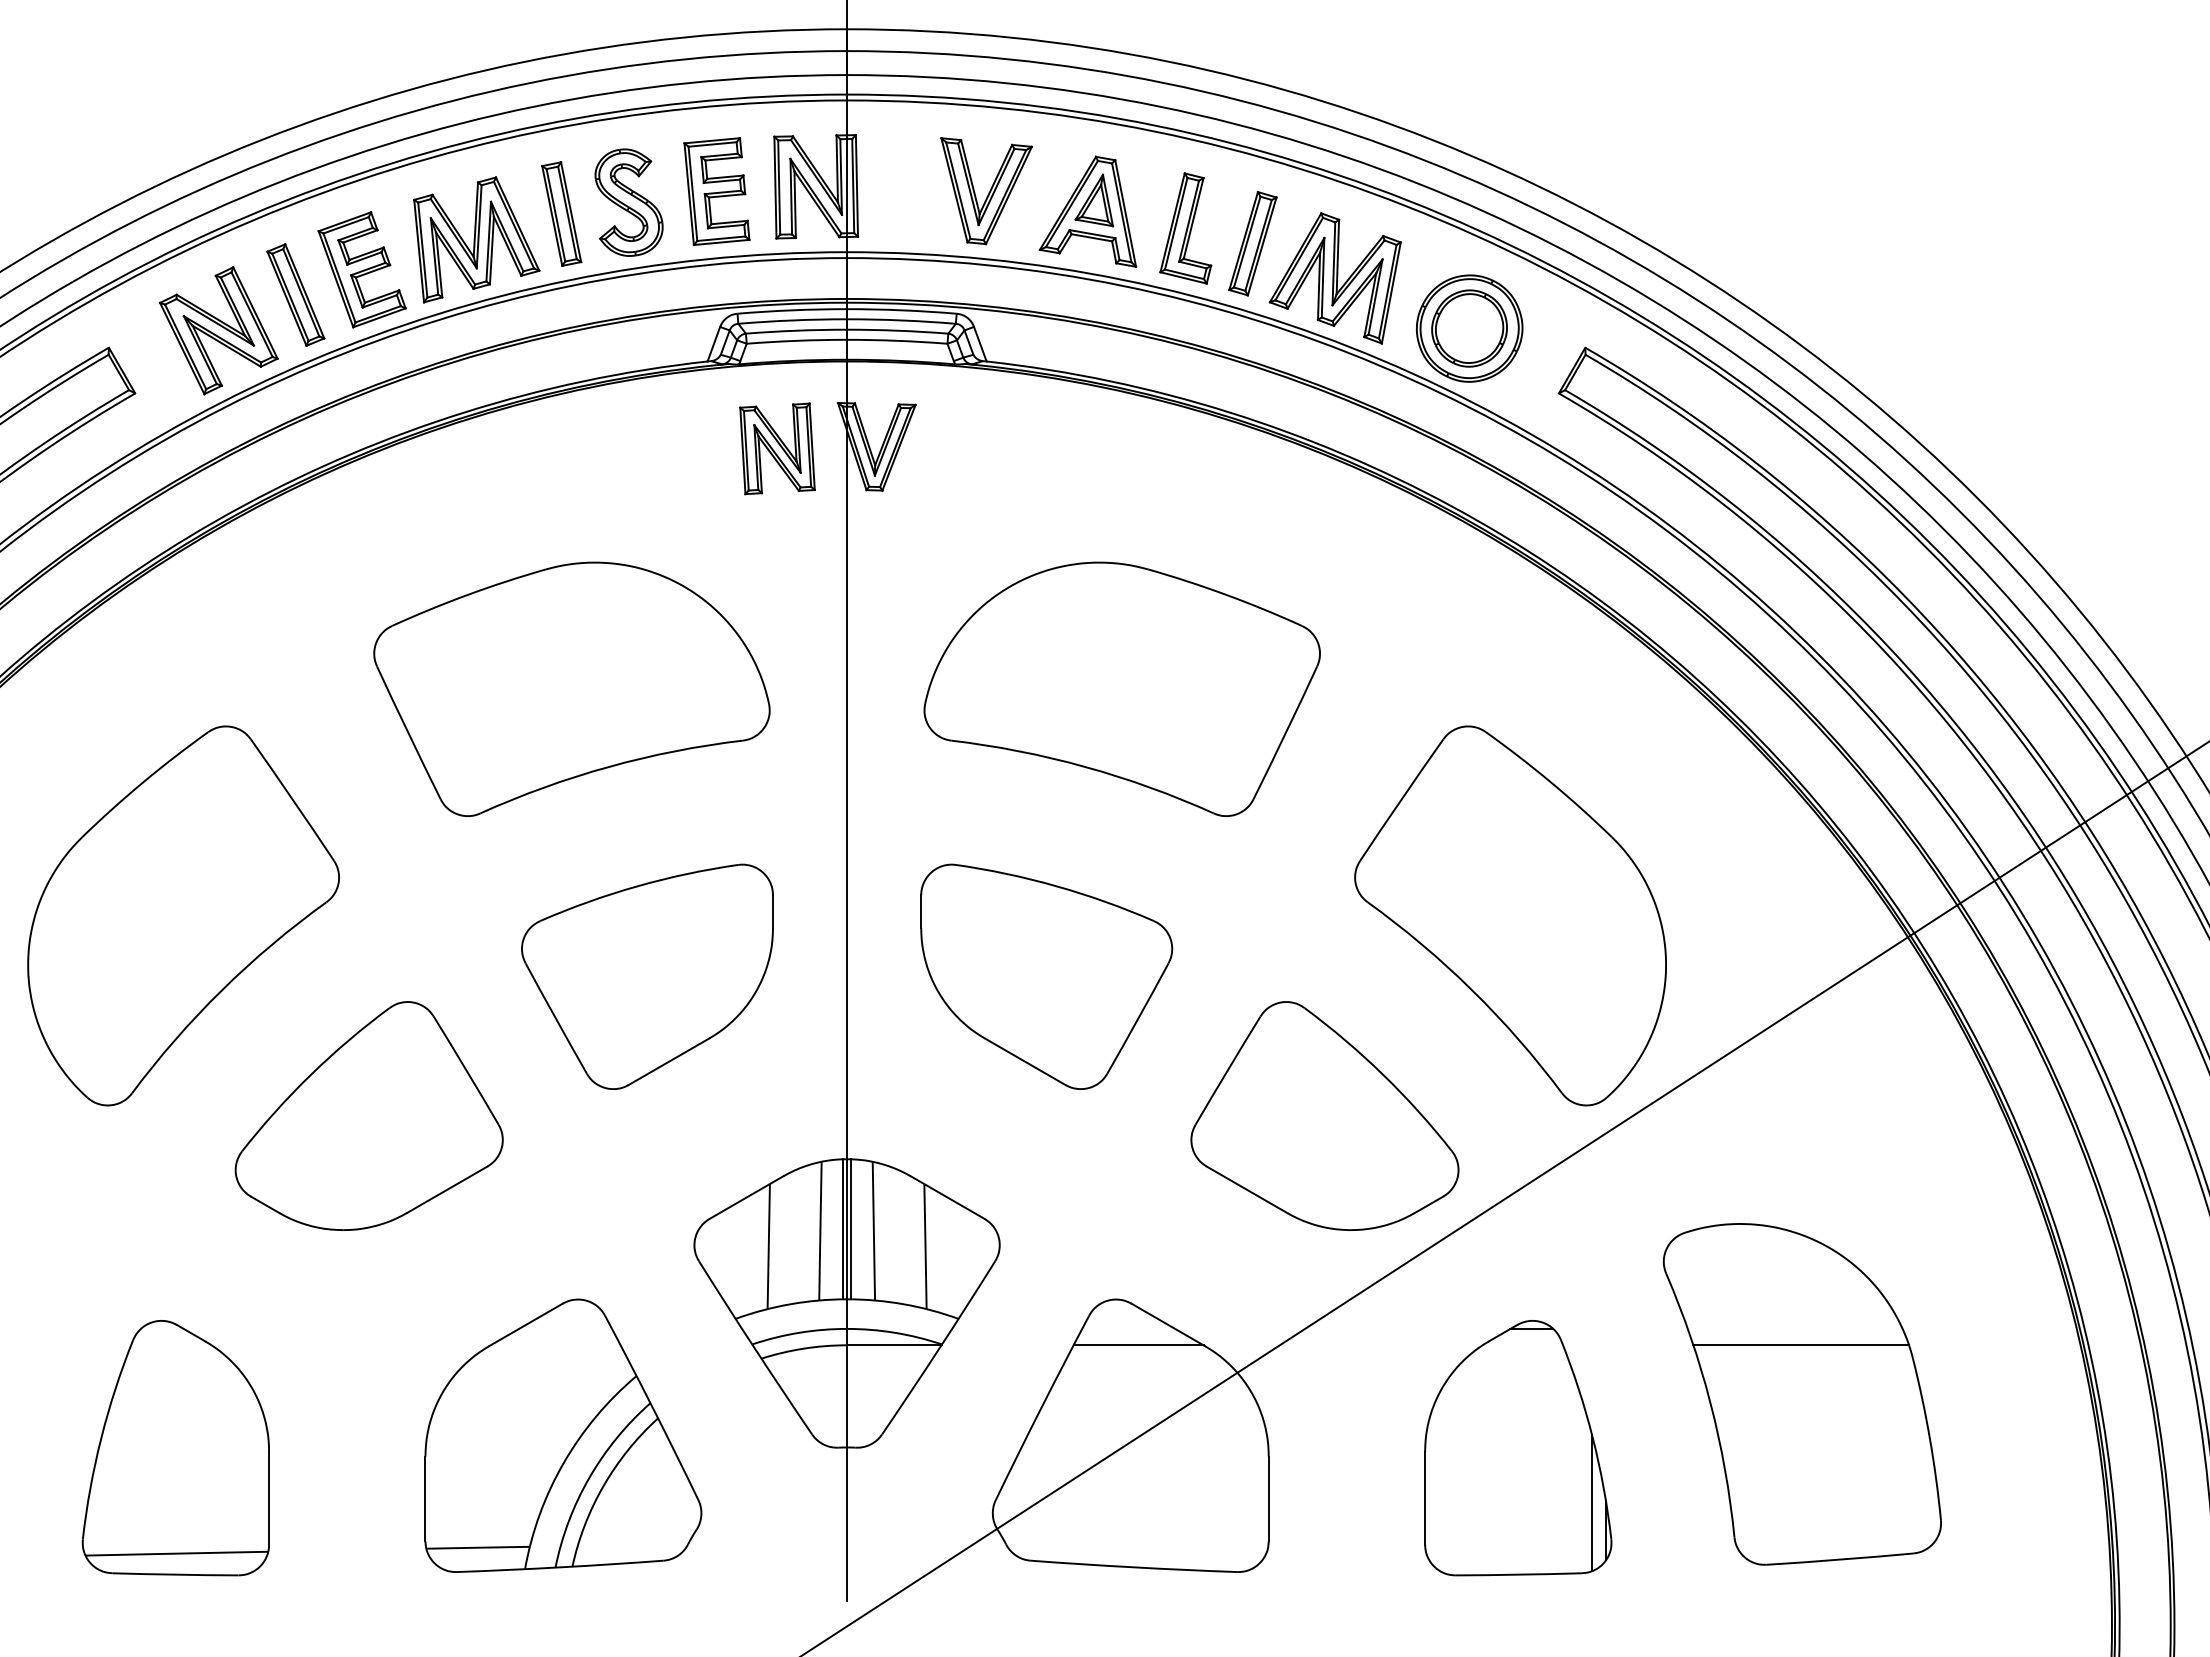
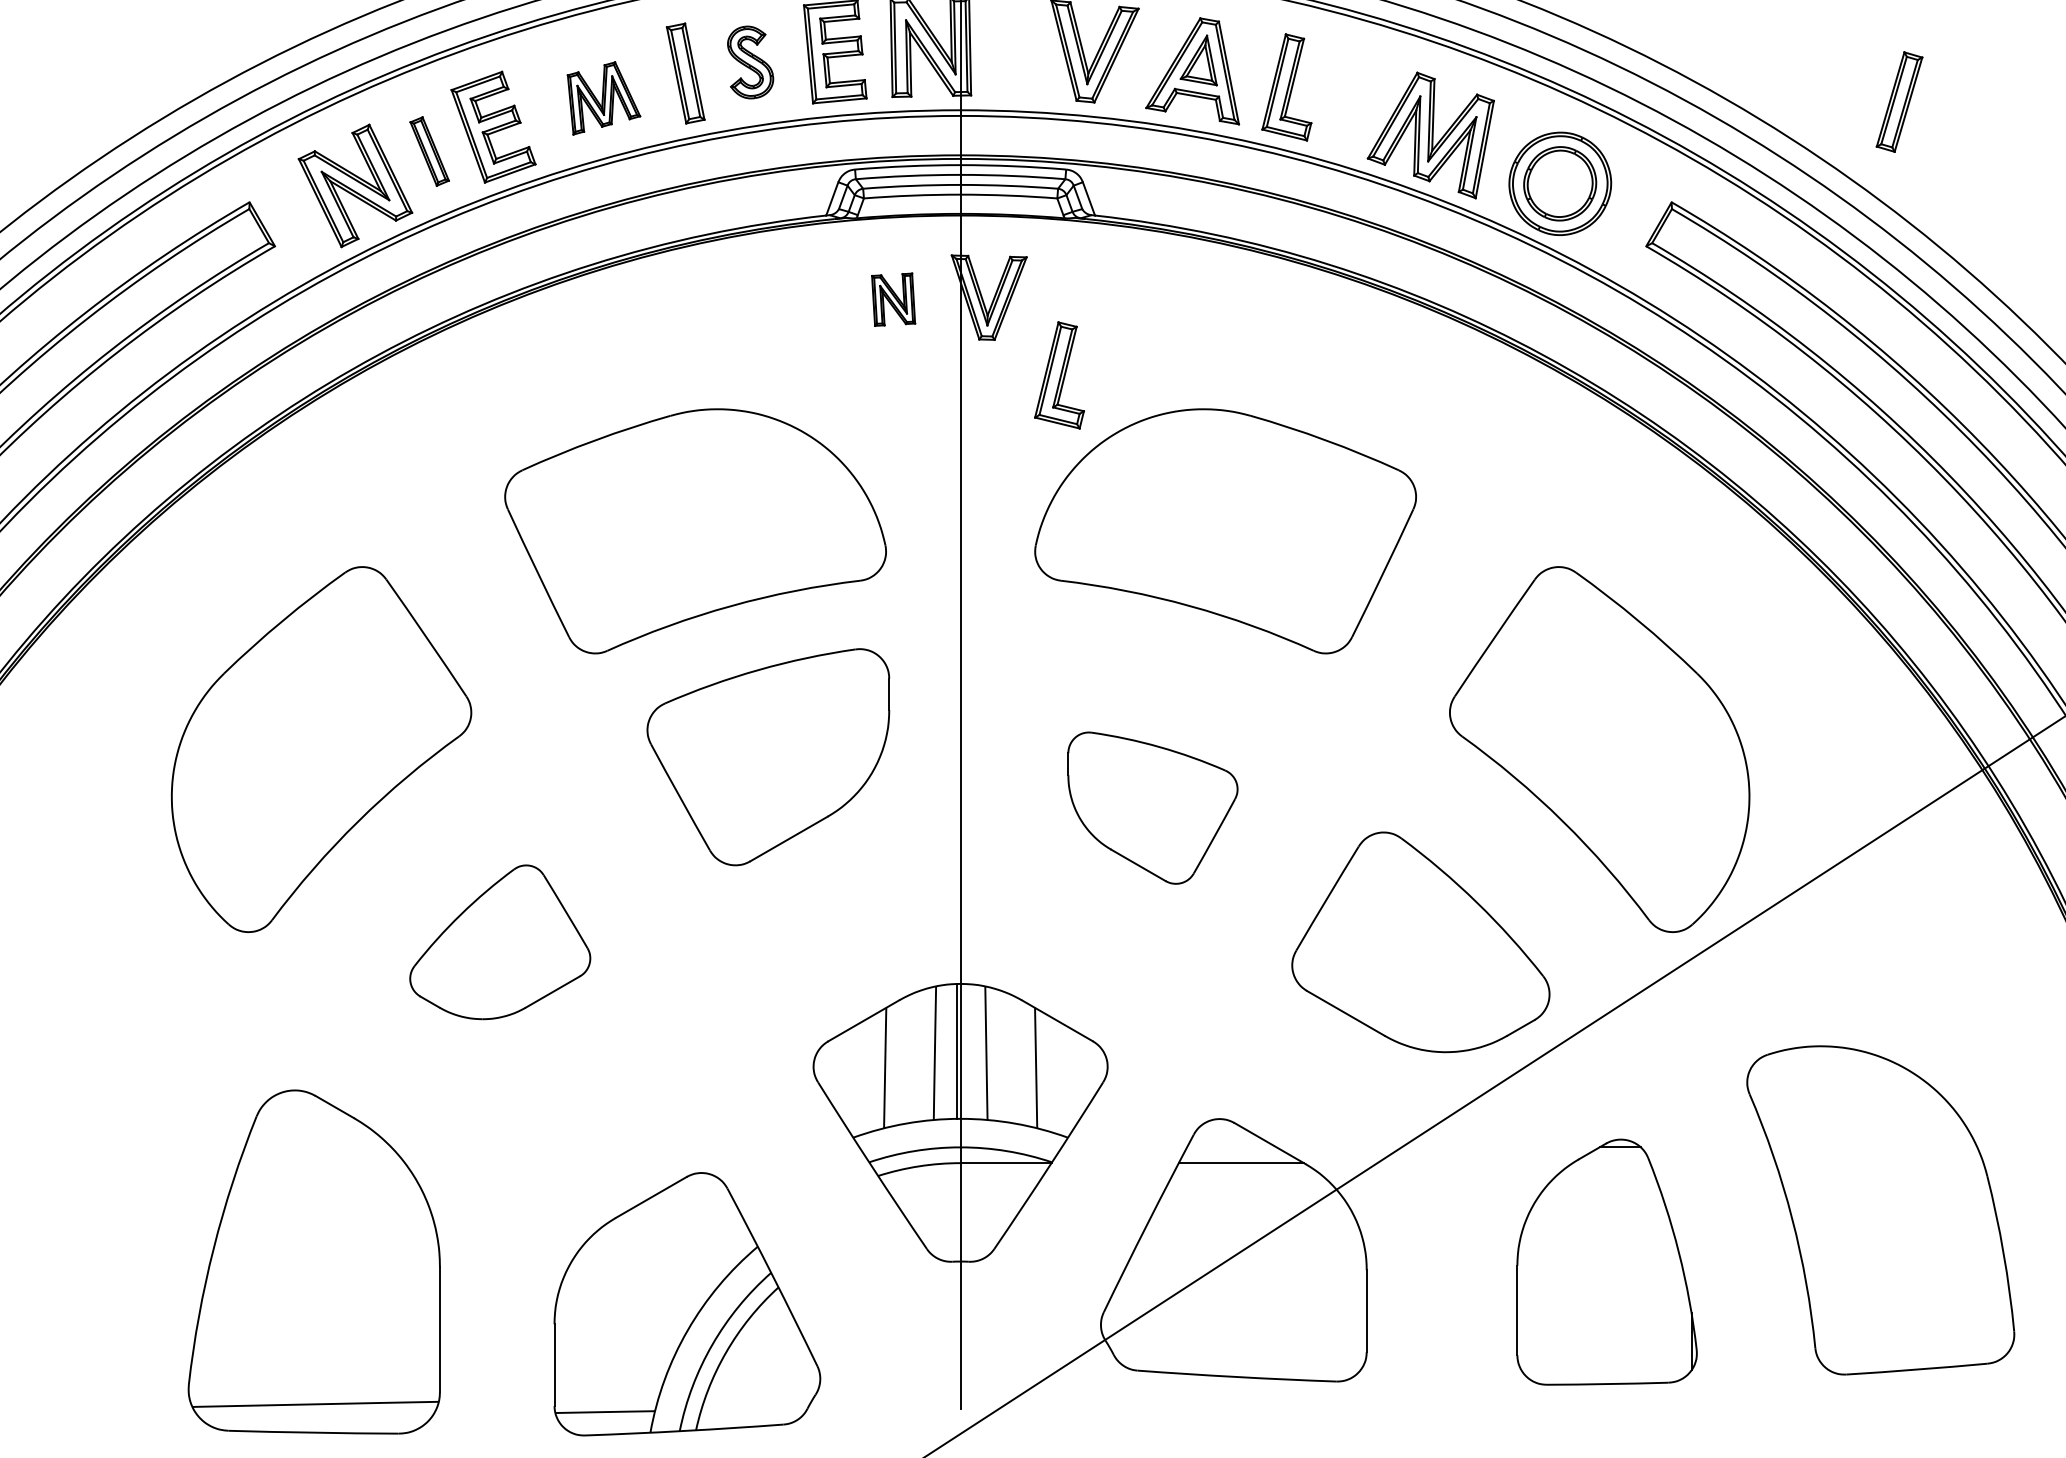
part: (628, 202) -> (750, 62), size x0.7
part: (476, 239) -> (603, 98), size x0.6
part: (1252, 243) -> (1899, 101), moved
part: (295, 294) -> (429, 151), size x0.7
part: (777, 448) -> (893, 299), size x0.6
part: (949, 527) -> (1059, 375), added
part: (647, 976) -> (768, 756), moved
part: (1046, 976) -> (1152, 807), size x0.7
part: (368, 1115) -> (499, 941), size x0.7
line: (851, 1229) -> (964, 1051), removed
line: (1800, 1345) -> (1878, 1163), removed
part: (563, 1435) -> (687, 1303), moved
part: (175, 1448) -> (313, 1262), size x1.4
line: (1592, 1503) -> (1678, 1315), removed

